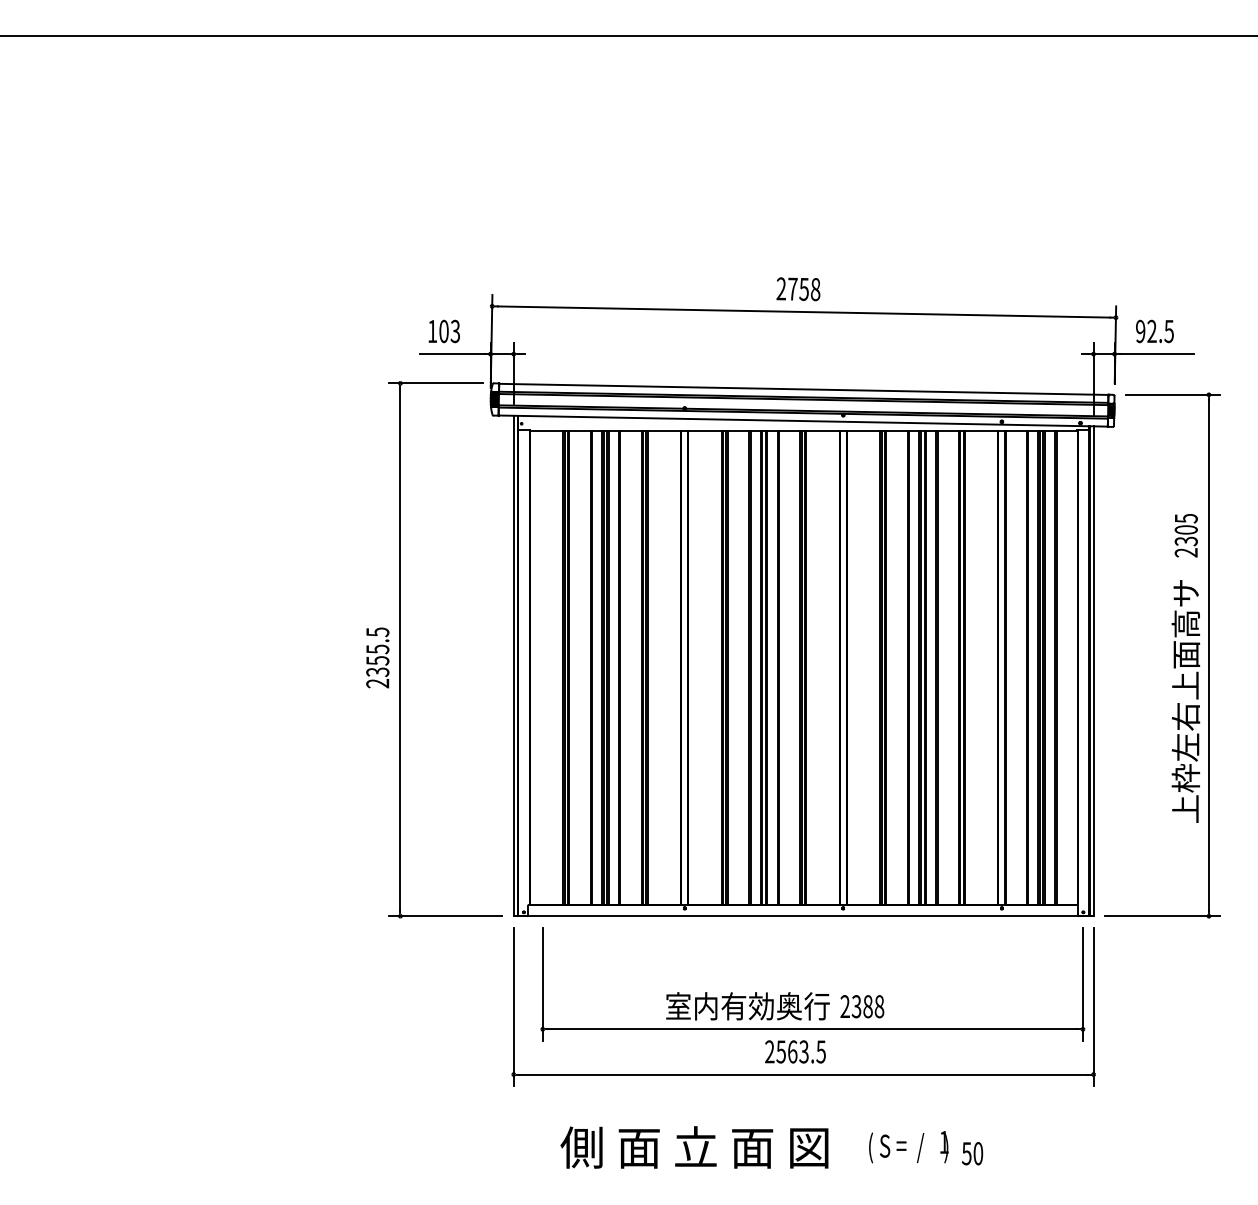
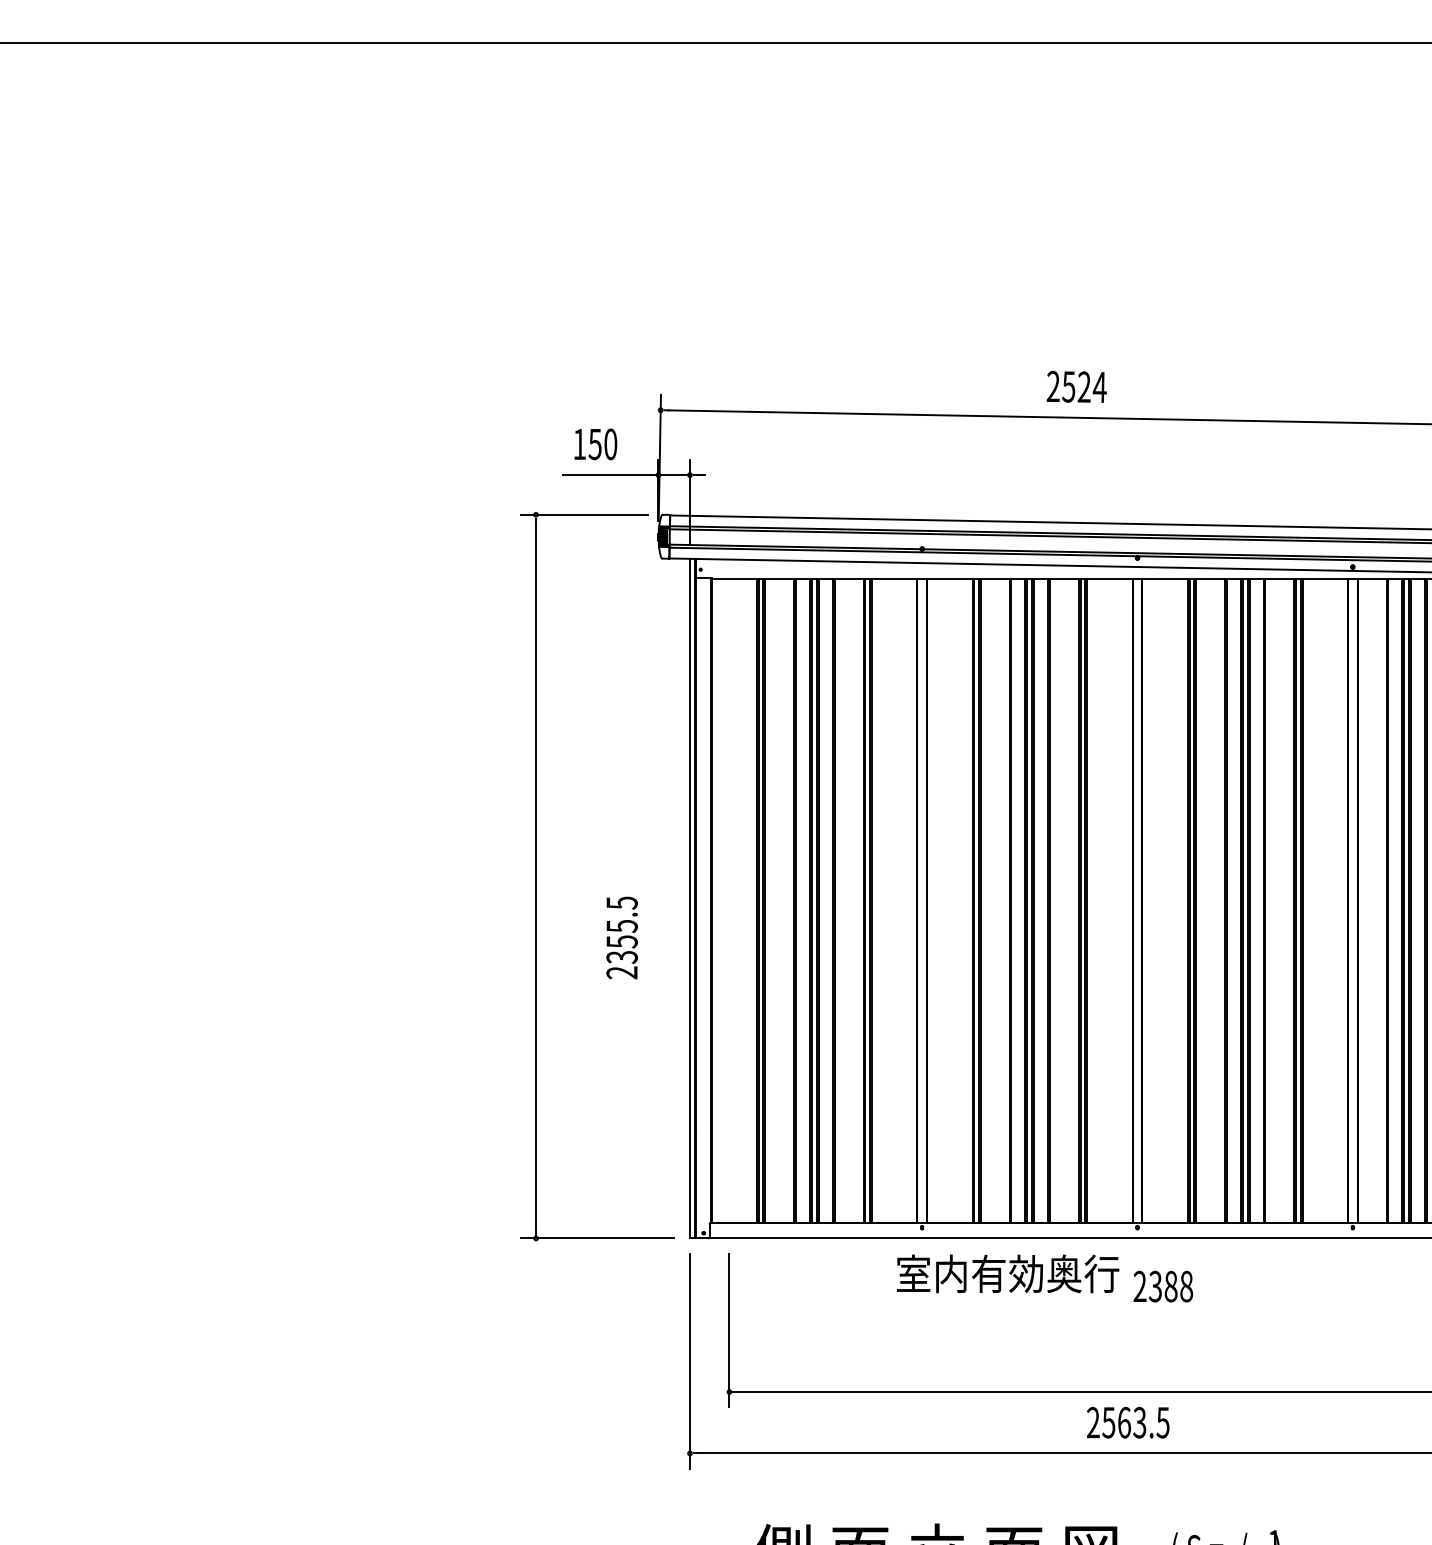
text: (803, 289) -> (1083, 387), 2758 -> 2524
text: (449, 331) -> (602, 444), 103 -> 150
text: (377, 657) -> (621, 937), moved
text: (747, 1006) -> (1007, 1274), moved
text: (862, 1006) -> (1163, 1286), moved
text: (795, 1051) -> (1128, 1422), moved

